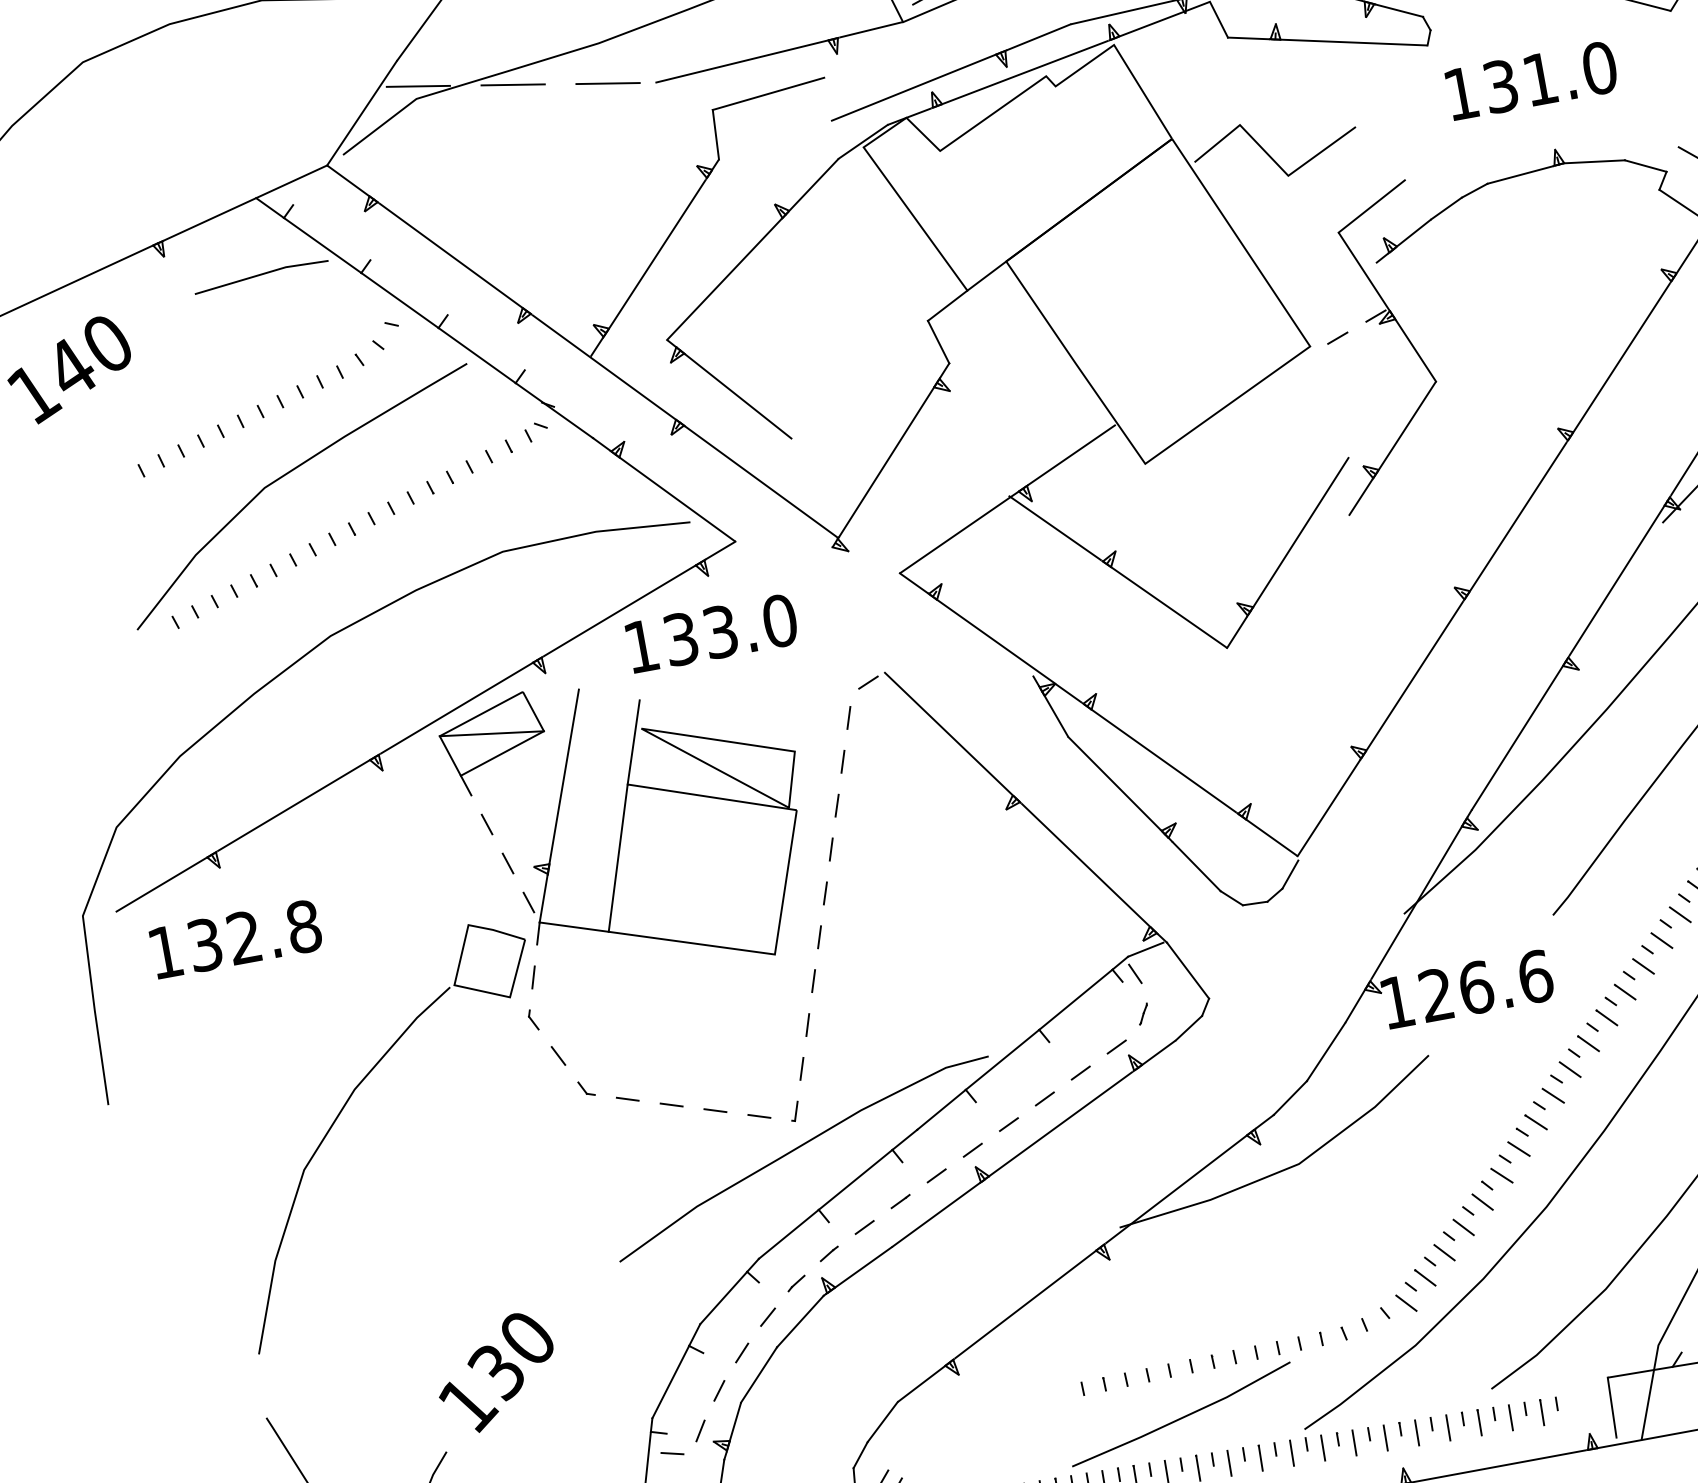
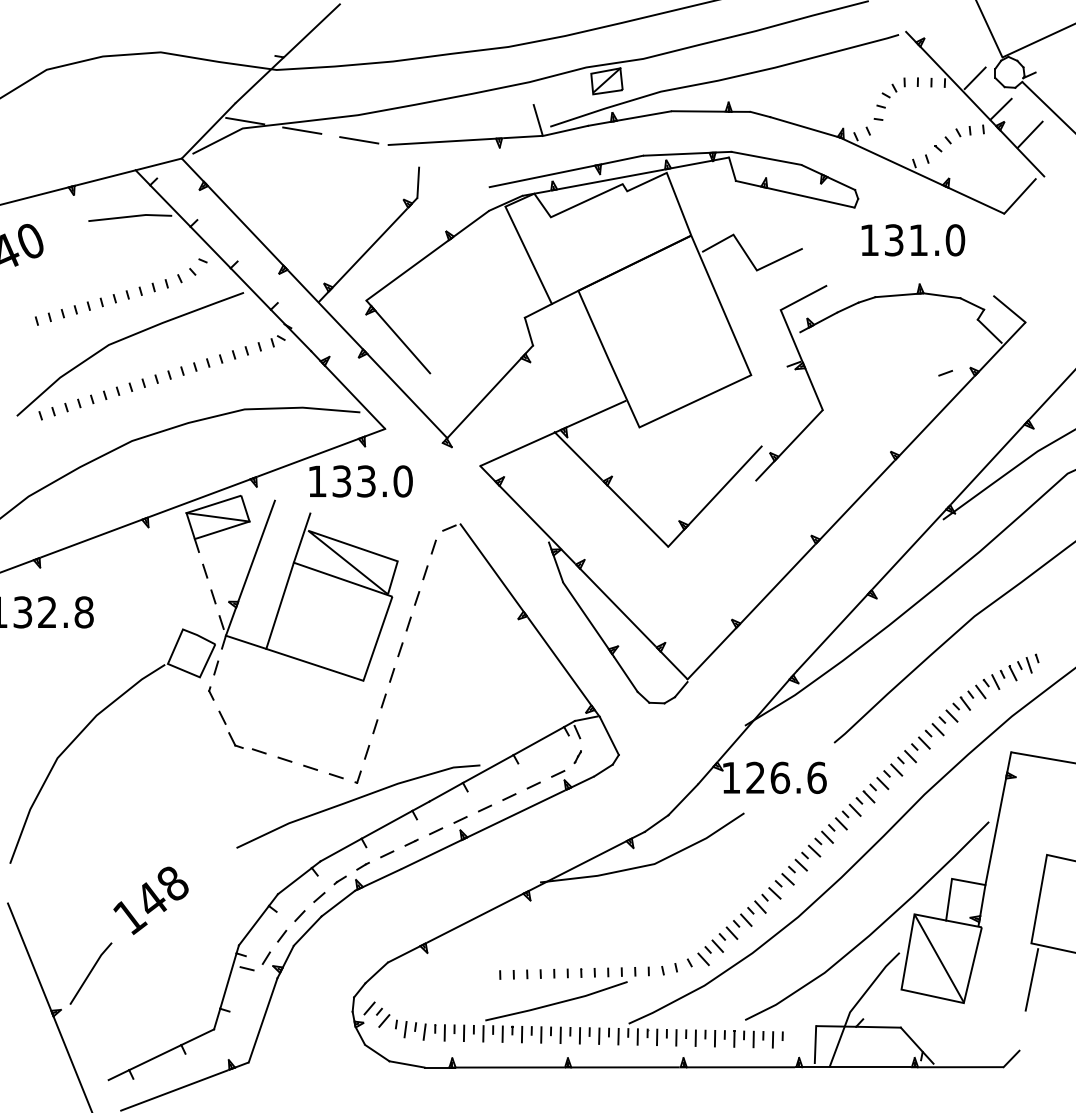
line: (768, 92) -> (454, 163), removed
line: (1337, 338) -> (945, 373), moved
part: (586, 1088) -> (235, 740), size x1.6
text: (511, 1355) -> (161, 892), 130 -> 148

